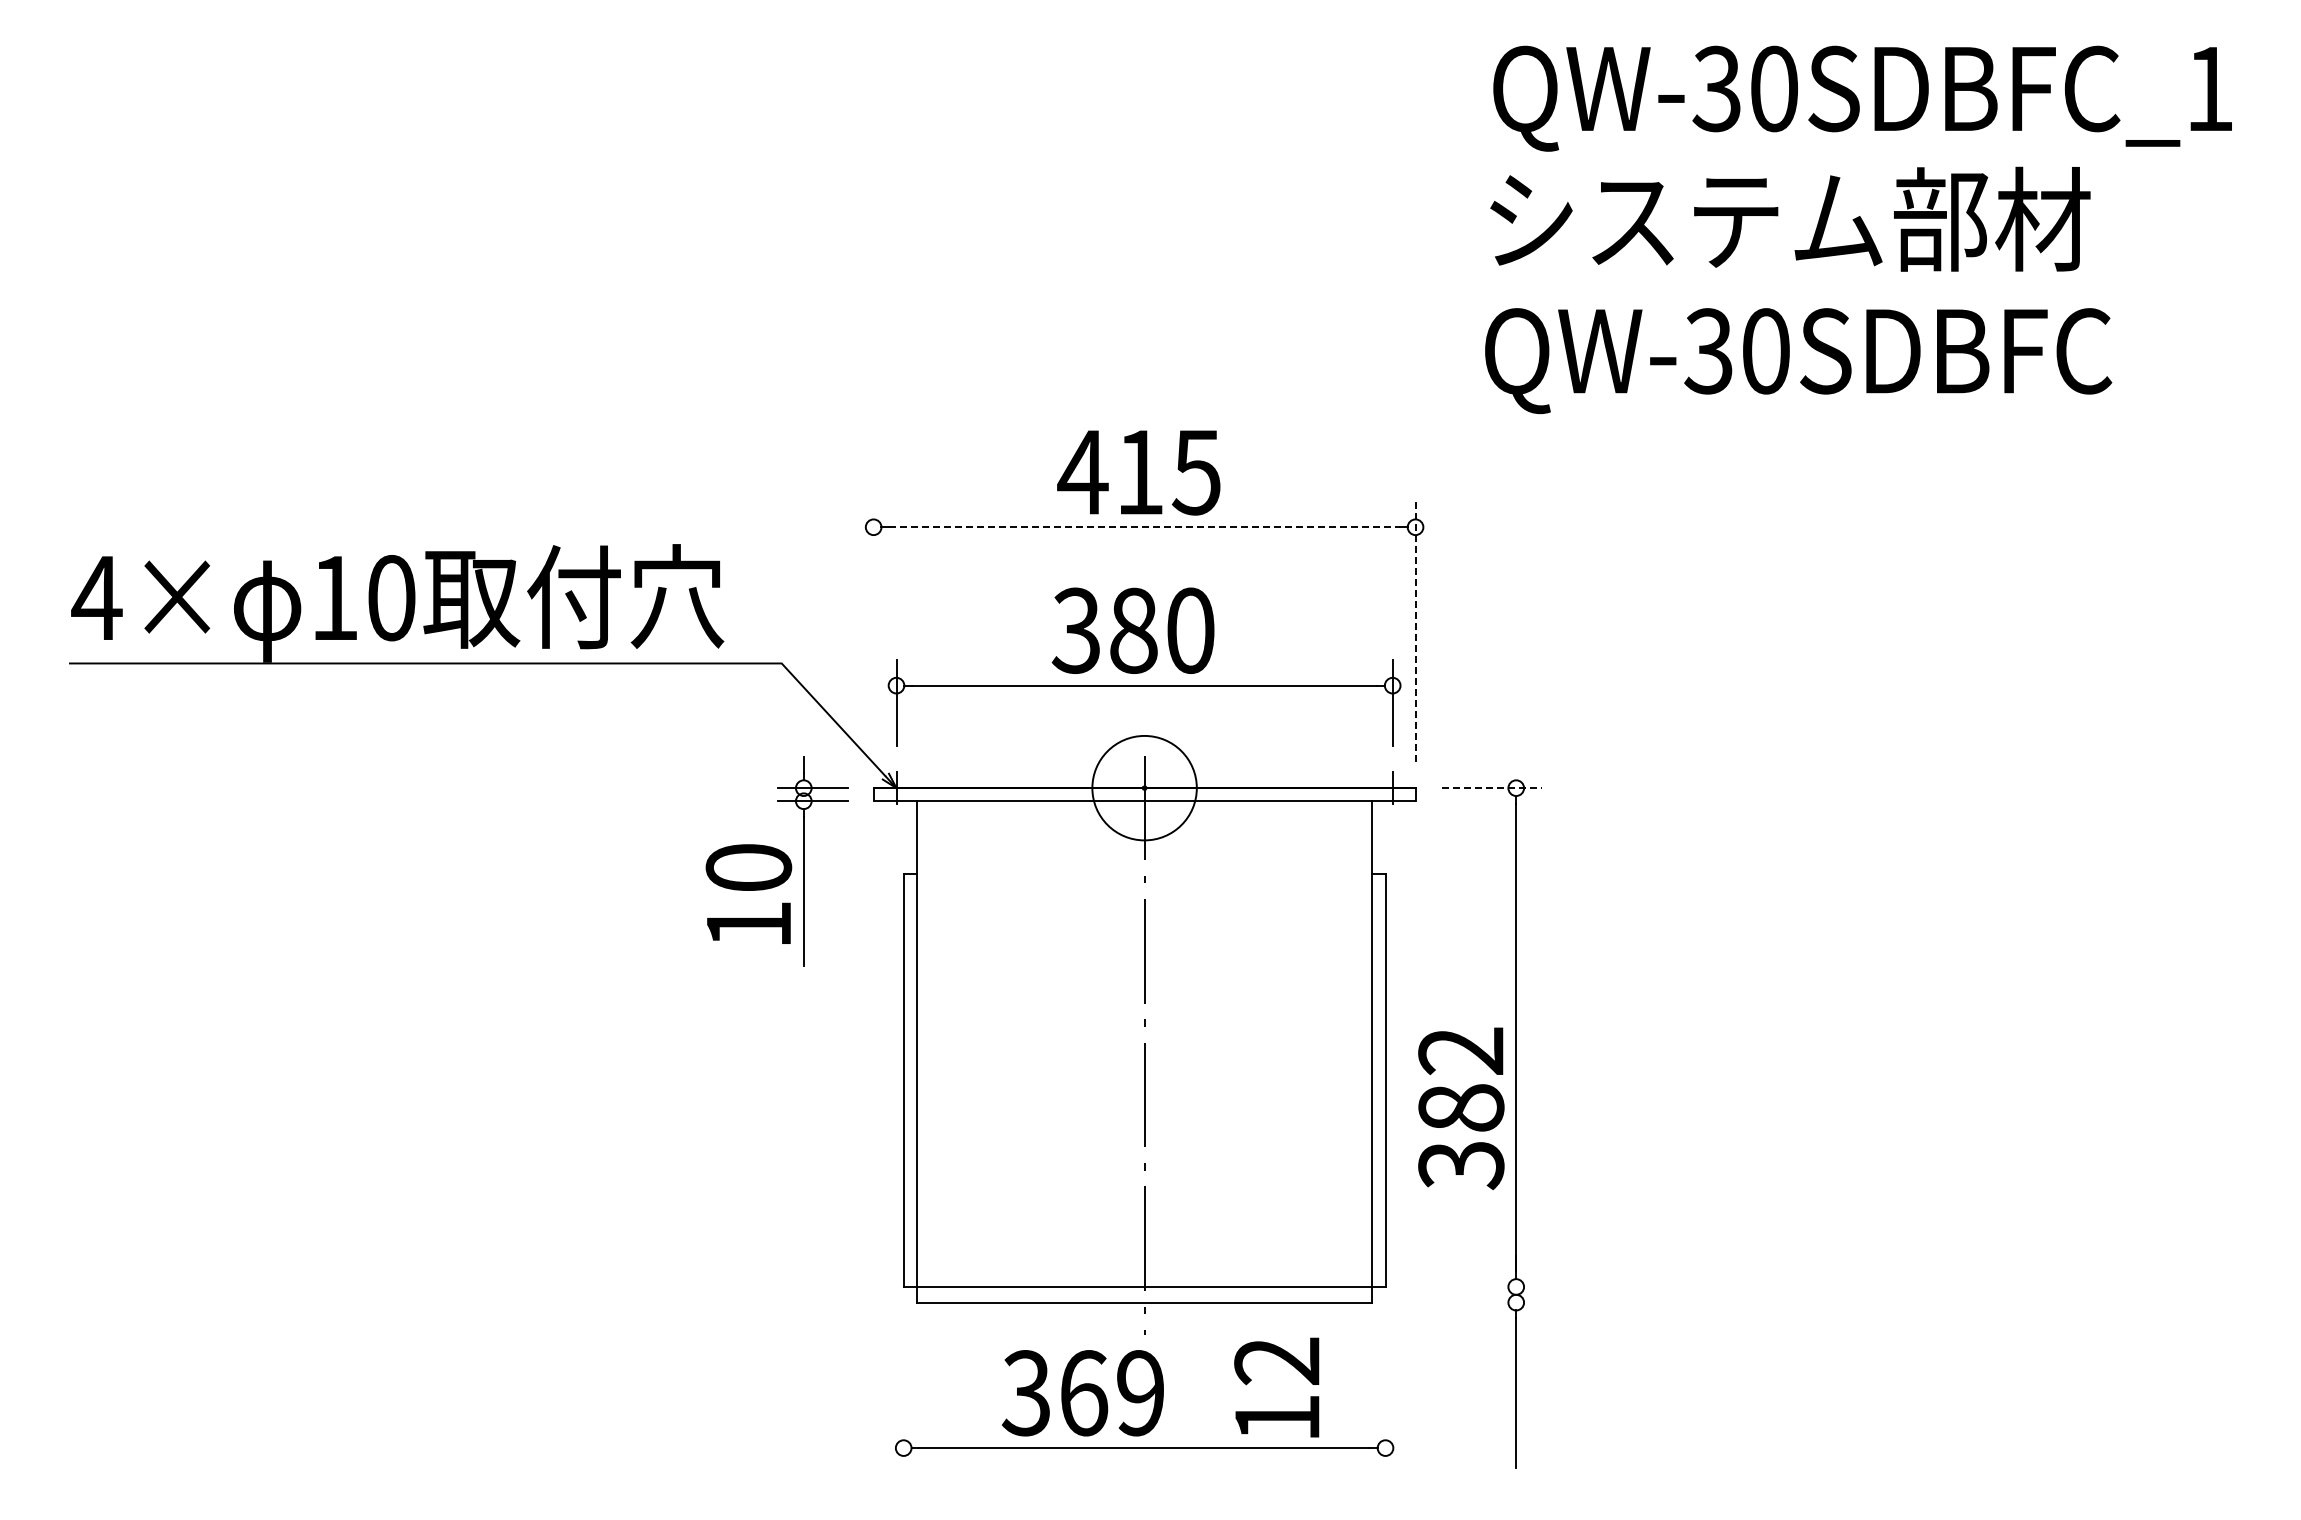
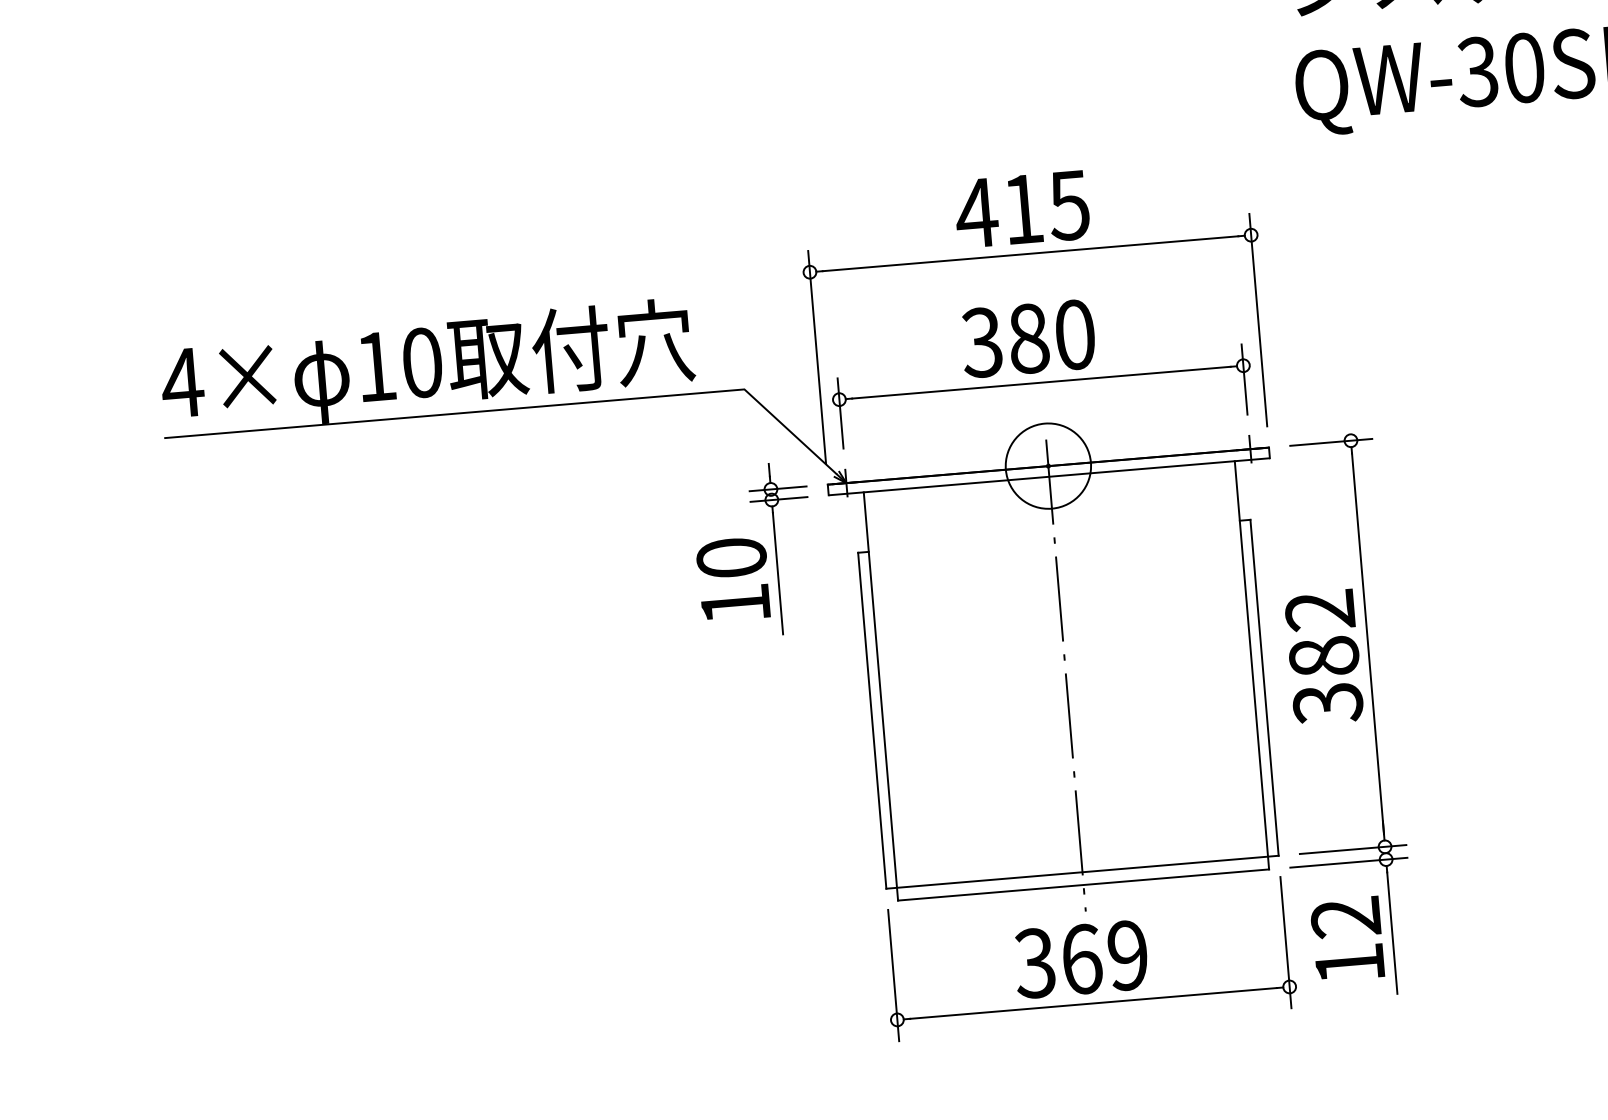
line: (1145, 527) -> (1031, 253), dashed -> solid
line: (873, 631) -> (816, 357), added
line: (1415, 631) -> (1258, 320), dashed -> solid
line: (1492, 788) -> (1331, 442), dashed -> solid
text: (1461, 1108) -> (1324, 657), moved
line: (1476, 1286) -> (1352, 849), added
line: (1470, 1302) -> (1348, 862), added
text: (1276, 1387) -> (1347, 938), moved
line: (903, 1393) -> (893, 975), added
text: (1082, 1393) -> (1080, 959), moved
line: (1385, 1393) -> (1285, 942), added

